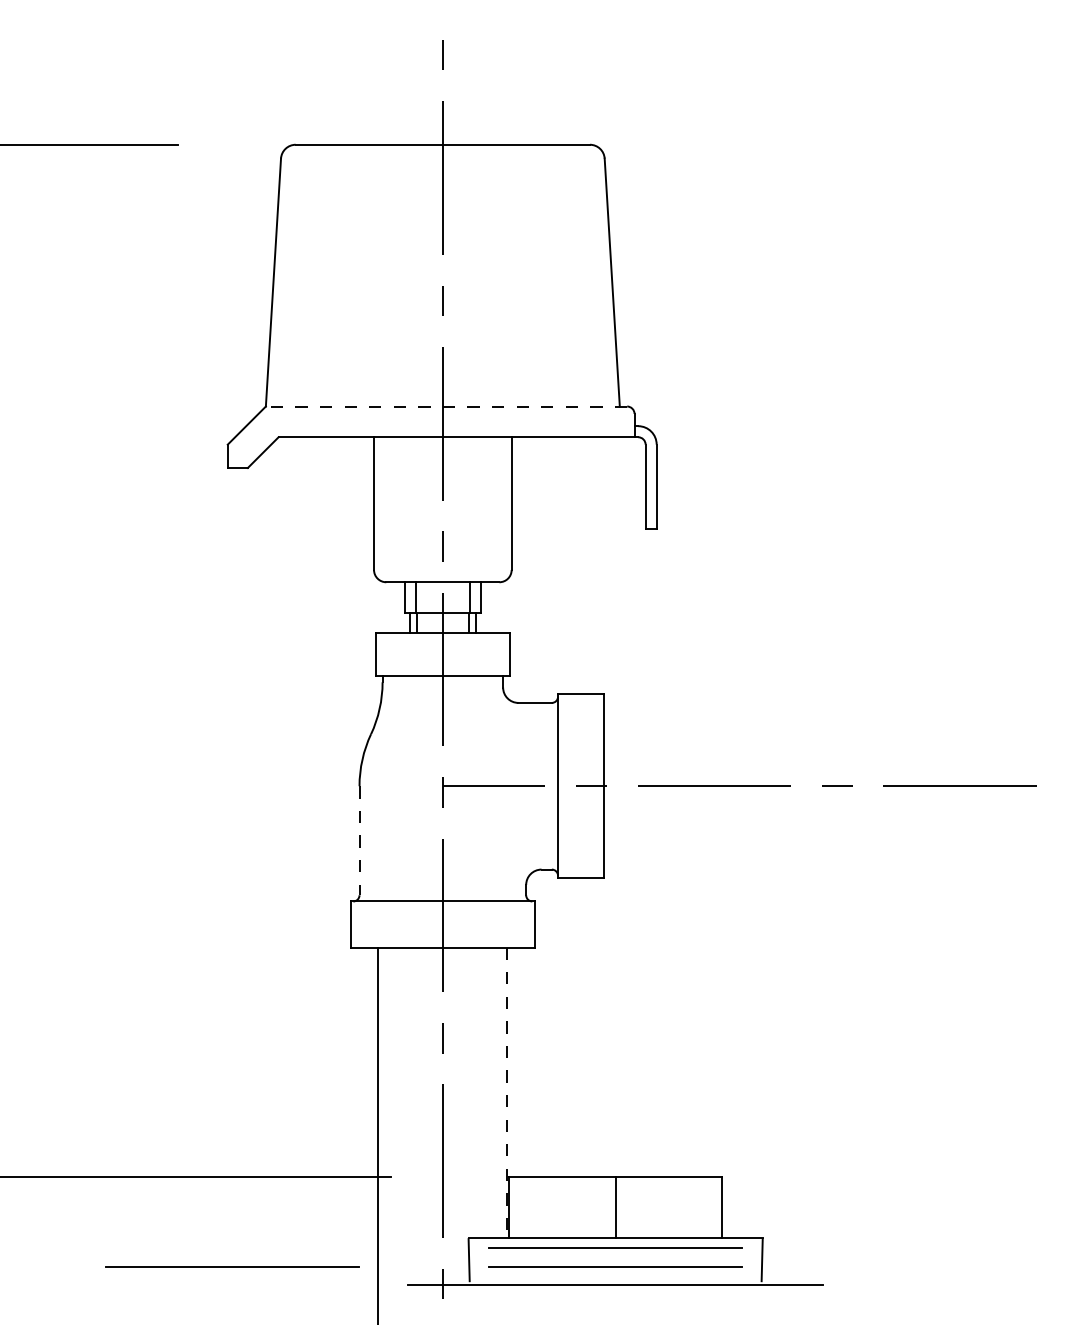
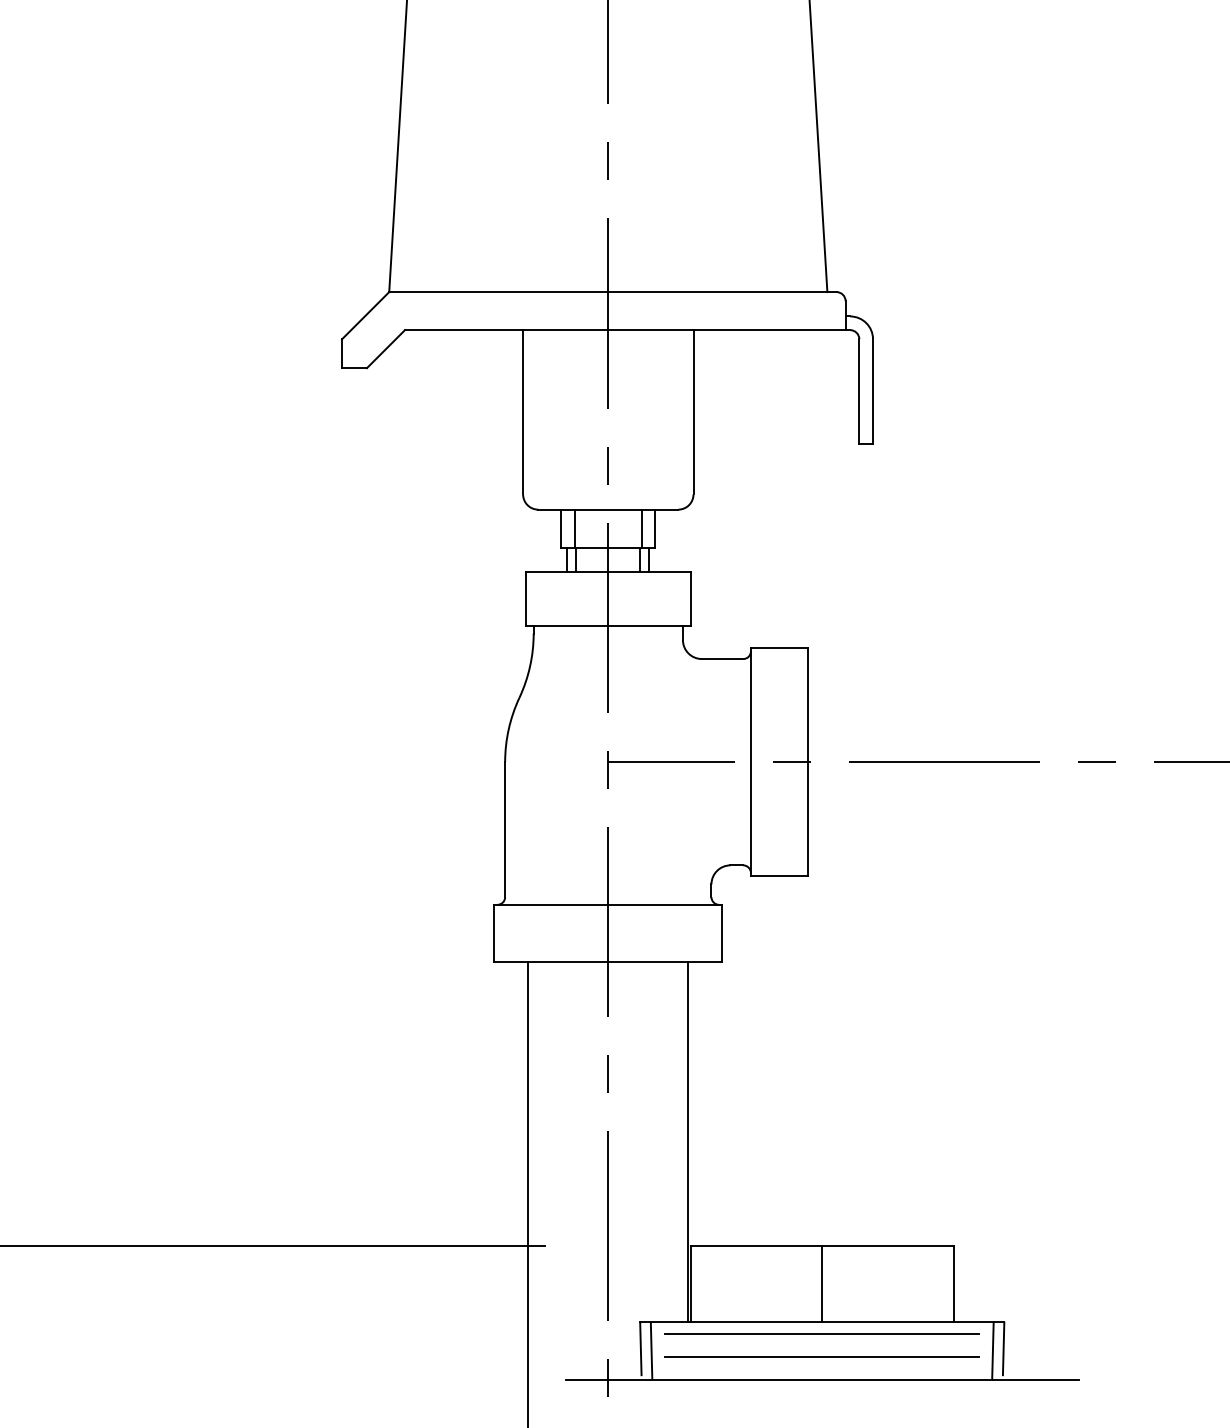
line: (446, 406) -> (612, 292), dashed -> solid
line: (359, 840) -> (505, 829), dashed -> solid
line: (507, 1093) -> (688, 1142), dashed -> solid
line: (477, 1261) -> (651, 1350), added
line: (753, 1261) -> (992, 1350), added
line: (232, 1266) -> (347, 1356), removed

